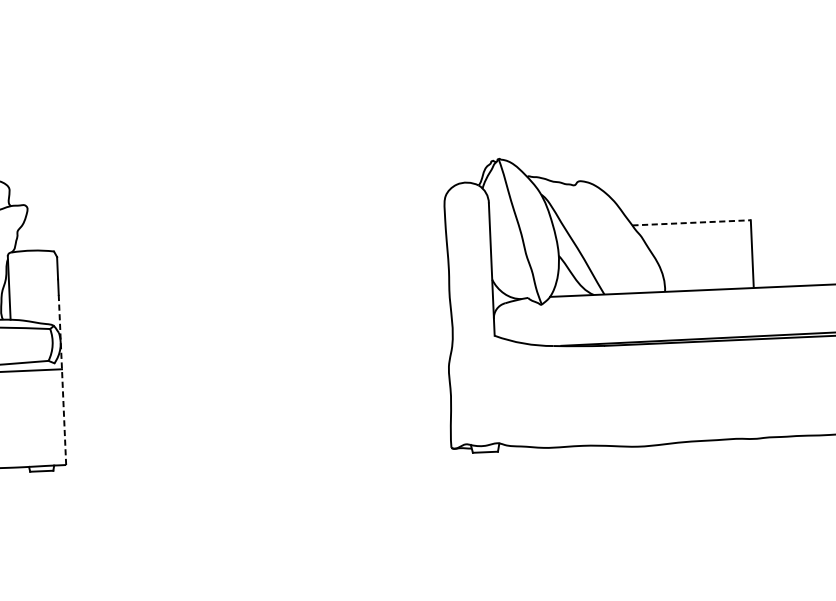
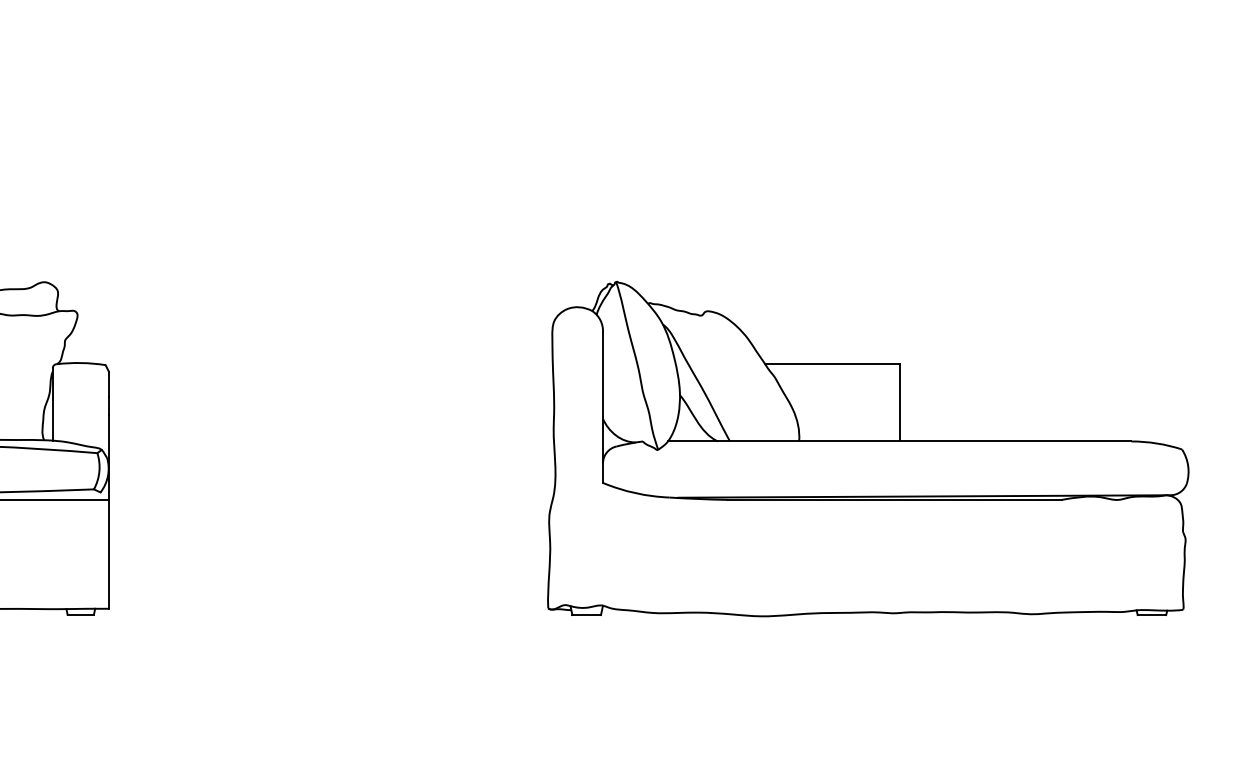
line: (691, 223) -> (832, 364), dashed -> solid
line: (62, 379) -> (108, 511), dashed -> solid

